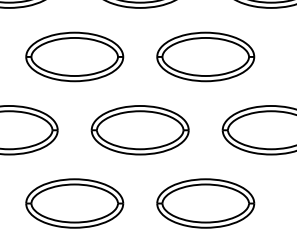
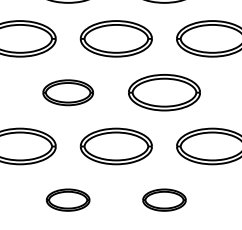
part: (73, 56) -> (67, 92), size x0.7
part: (73, 202) -> (67, 199), size x0.6
part: (205, 202) -> (164, 199), size x0.6

